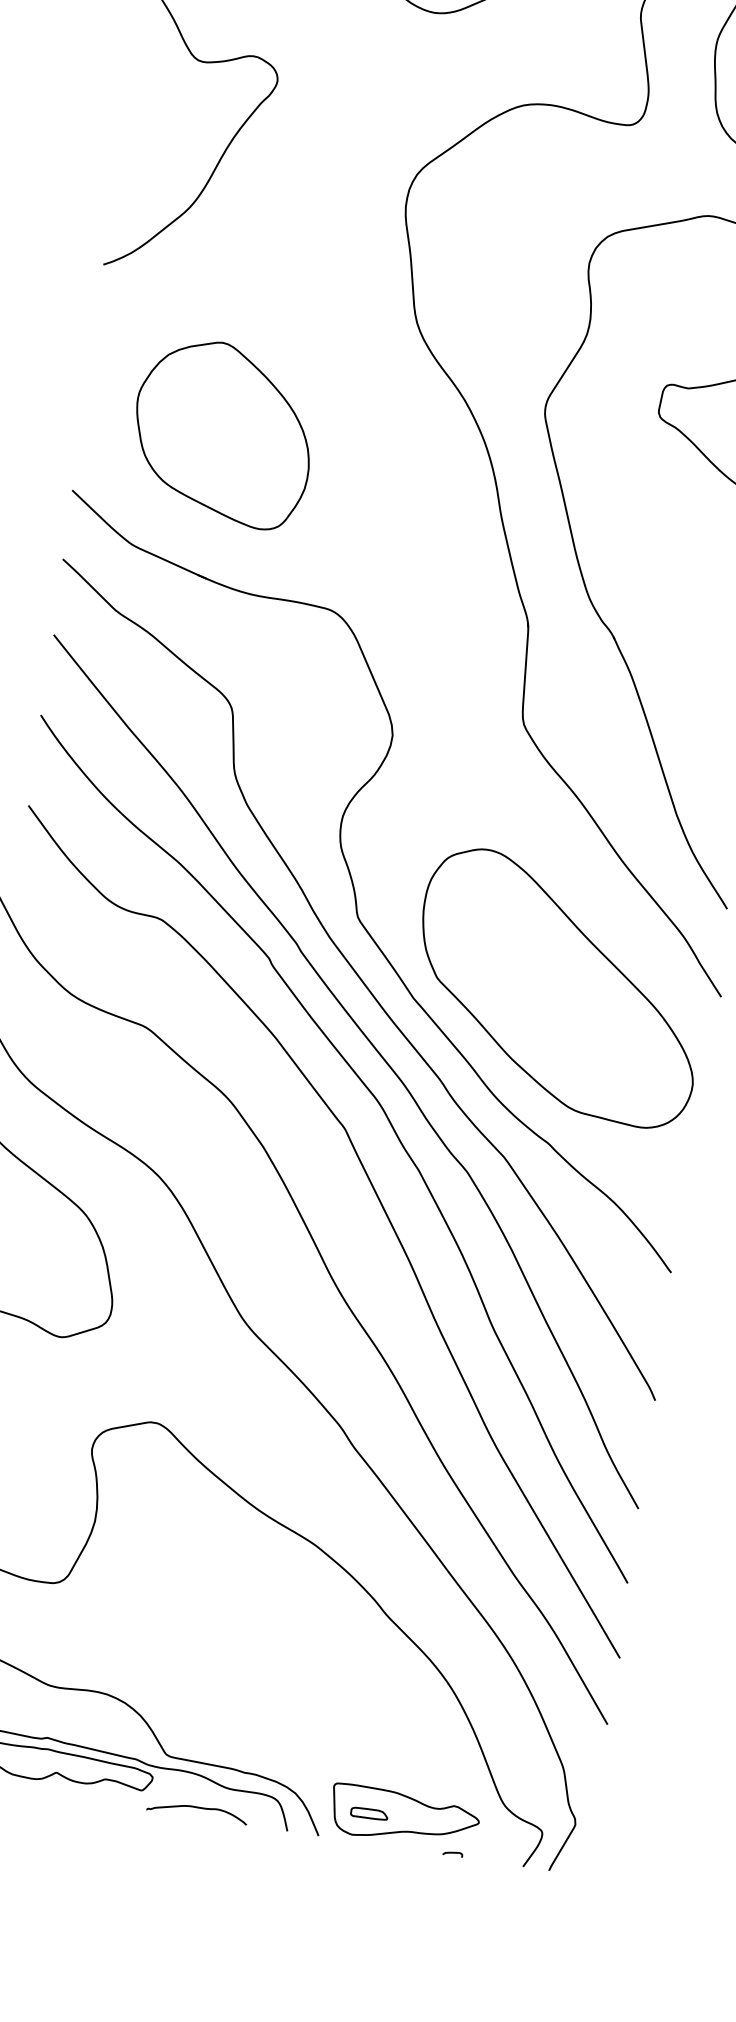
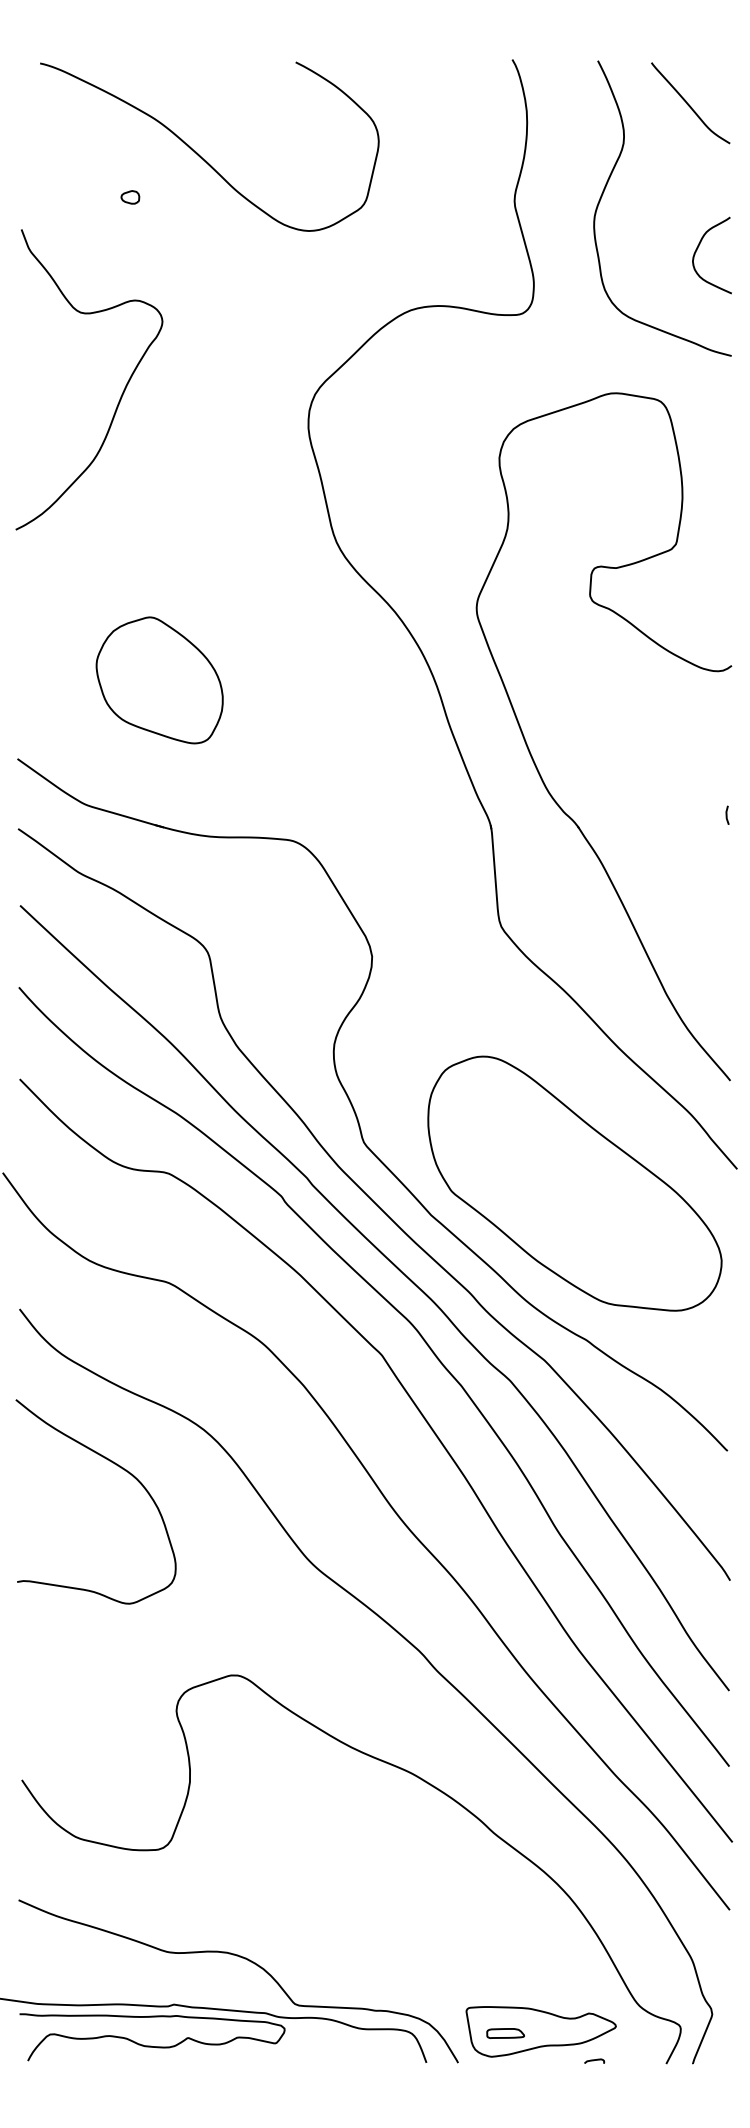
part: (223, 433) -> (159, 680), size x0.7
curve: (198, 1808) -> (334, 2053), removed

